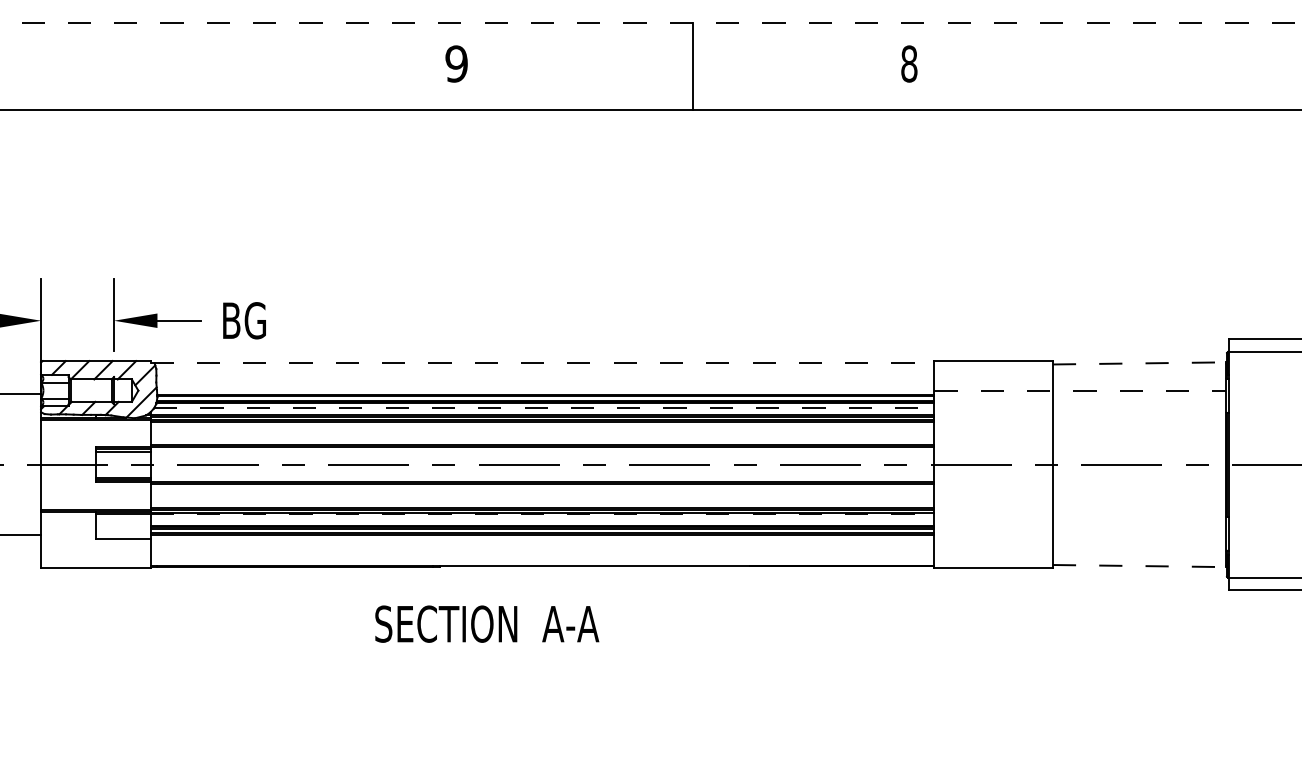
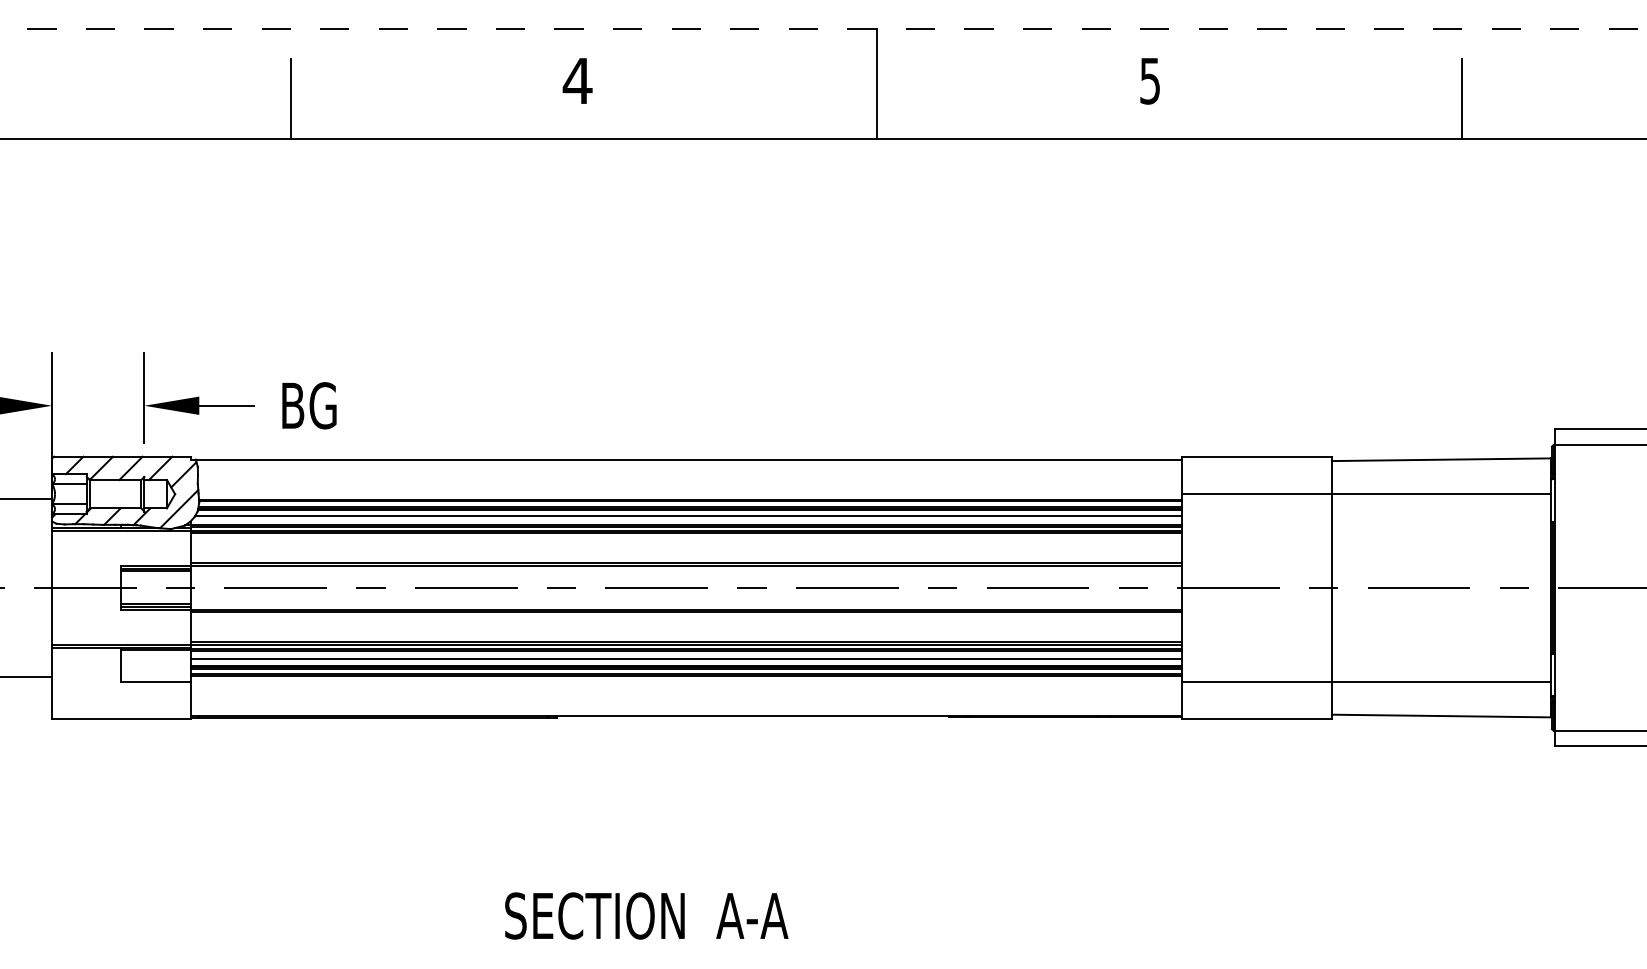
text: (456, 63) -> (577, 80), 9 -> 4
text: (909, 63) -> (1150, 80), 8 -> 5
line: (229, 77) -> (290, 98), added
line: (1155, 77) -> (1461, 98), added
line: (542, 363) -> (686, 459), dashed -> solid
line: (1139, 363) -> (1441, 459), dashed -> solid
line: (1080, 390) -> (1366, 493), dashed -> solid
line: (544, 408) -> (688, 516), dashed -> solid
line: (542, 514) -> (686, 650), dashed -> solid
line: (542, 521) -> (686, 659), added
line: (1080, 538) -> (1366, 681), added
line: (1139, 566) -> (1441, 716), dashed -> solid
text: (487, 623) -> (647, 915), moved

